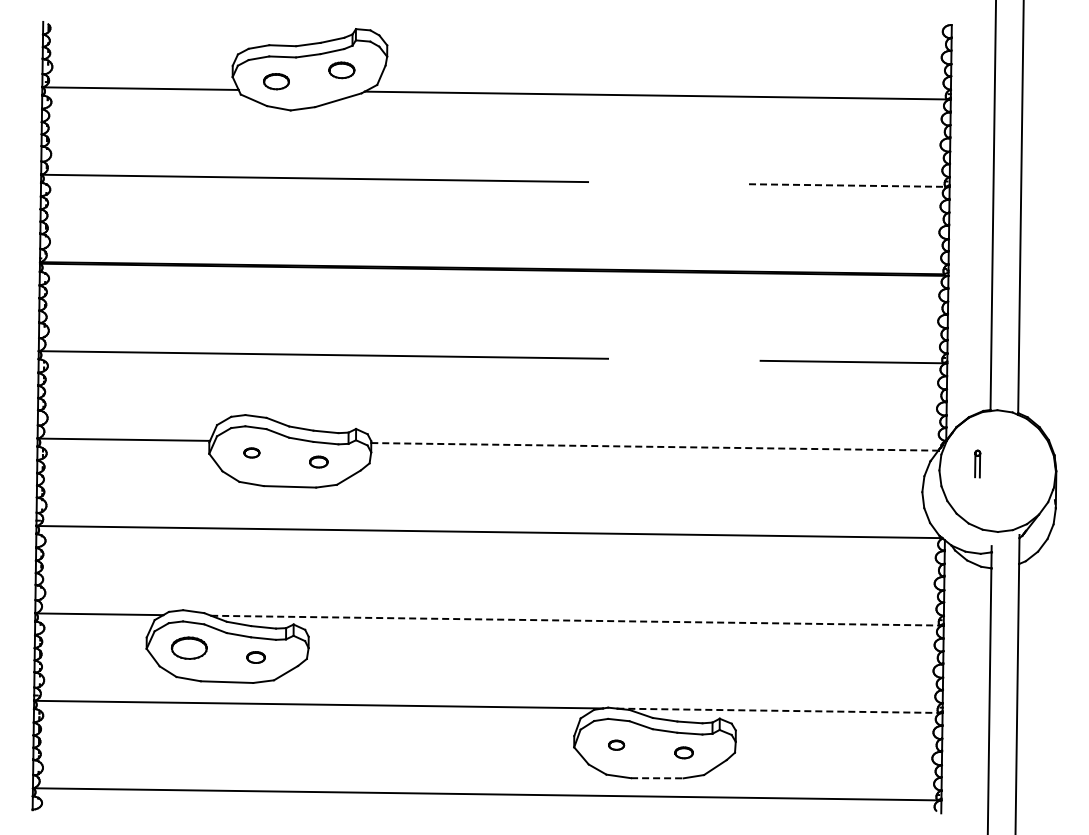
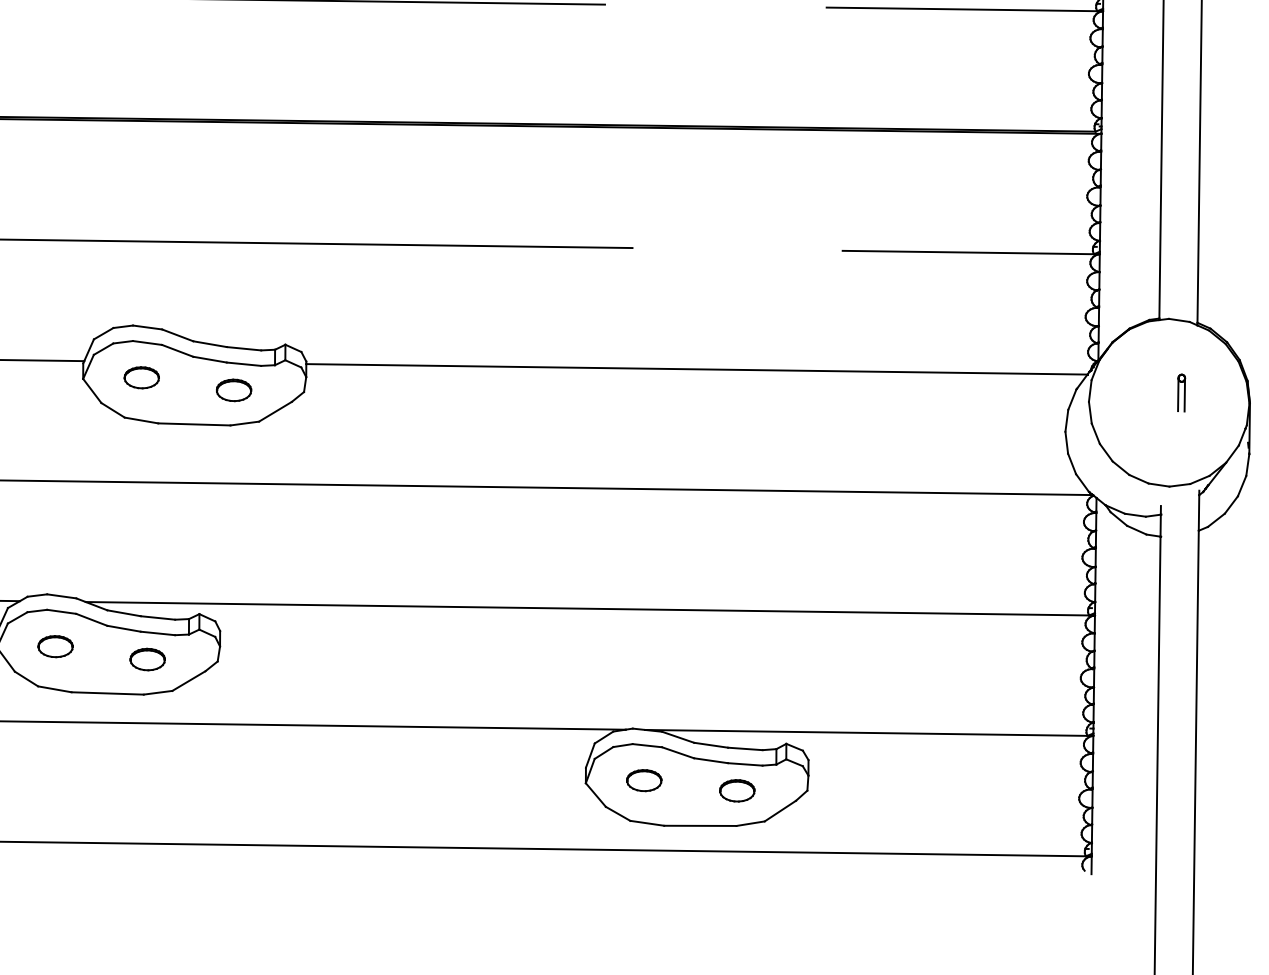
line: (847, 185) -> (962, 9), dashed -> solid
line: (654, 446) -> (696, 368), dashed -> solid
part: (251, 452) -> (141, 377), size x1.67
part: (318, 461) -> (233, 389), size x1.43
part: (977, 463) -> (1181, 392), moved
line: (575, 620) -> (587, 608), dashed -> solid
part: (188, 647) -> (54, 645), size x0.71
part: (255, 657) -> (146, 659), size x1.43
line: (777, 710) -> (865, 732), dashed -> solid
part: (616, 744) -> (644, 779), size x1.67
part: (683, 752) -> (736, 790), size x1.43
line: (657, 778) -> (700, 826), dashed -> solid

